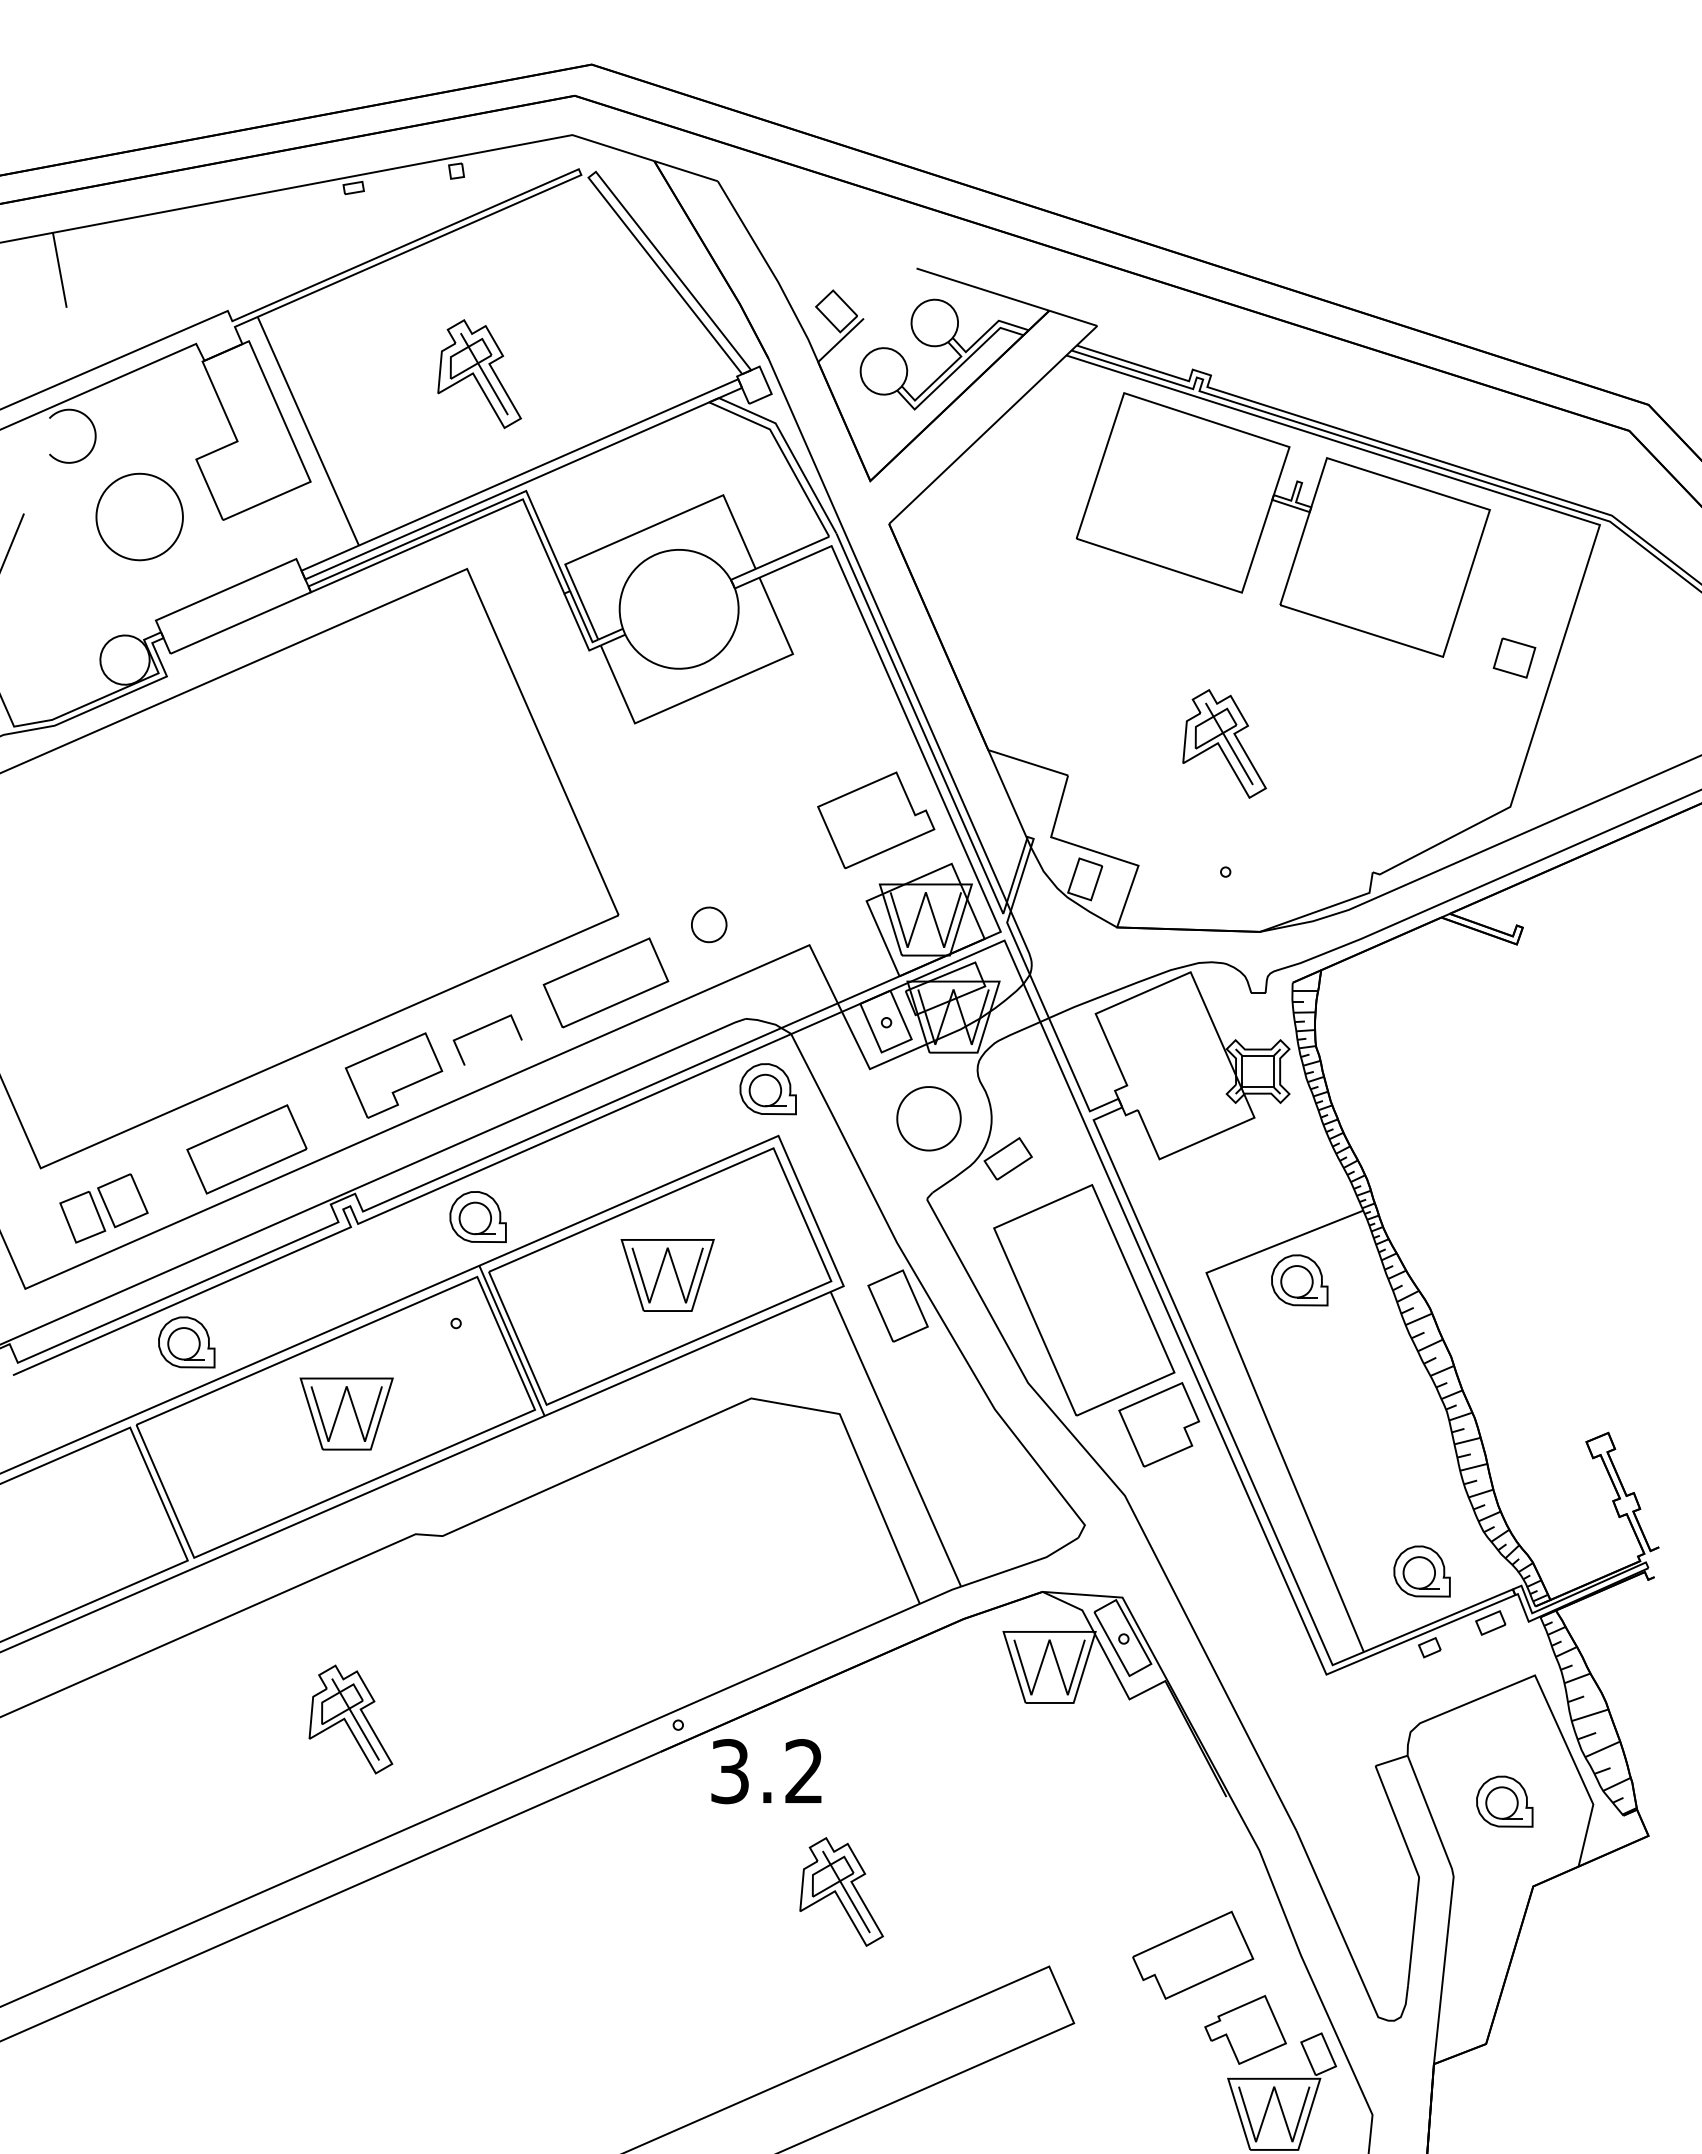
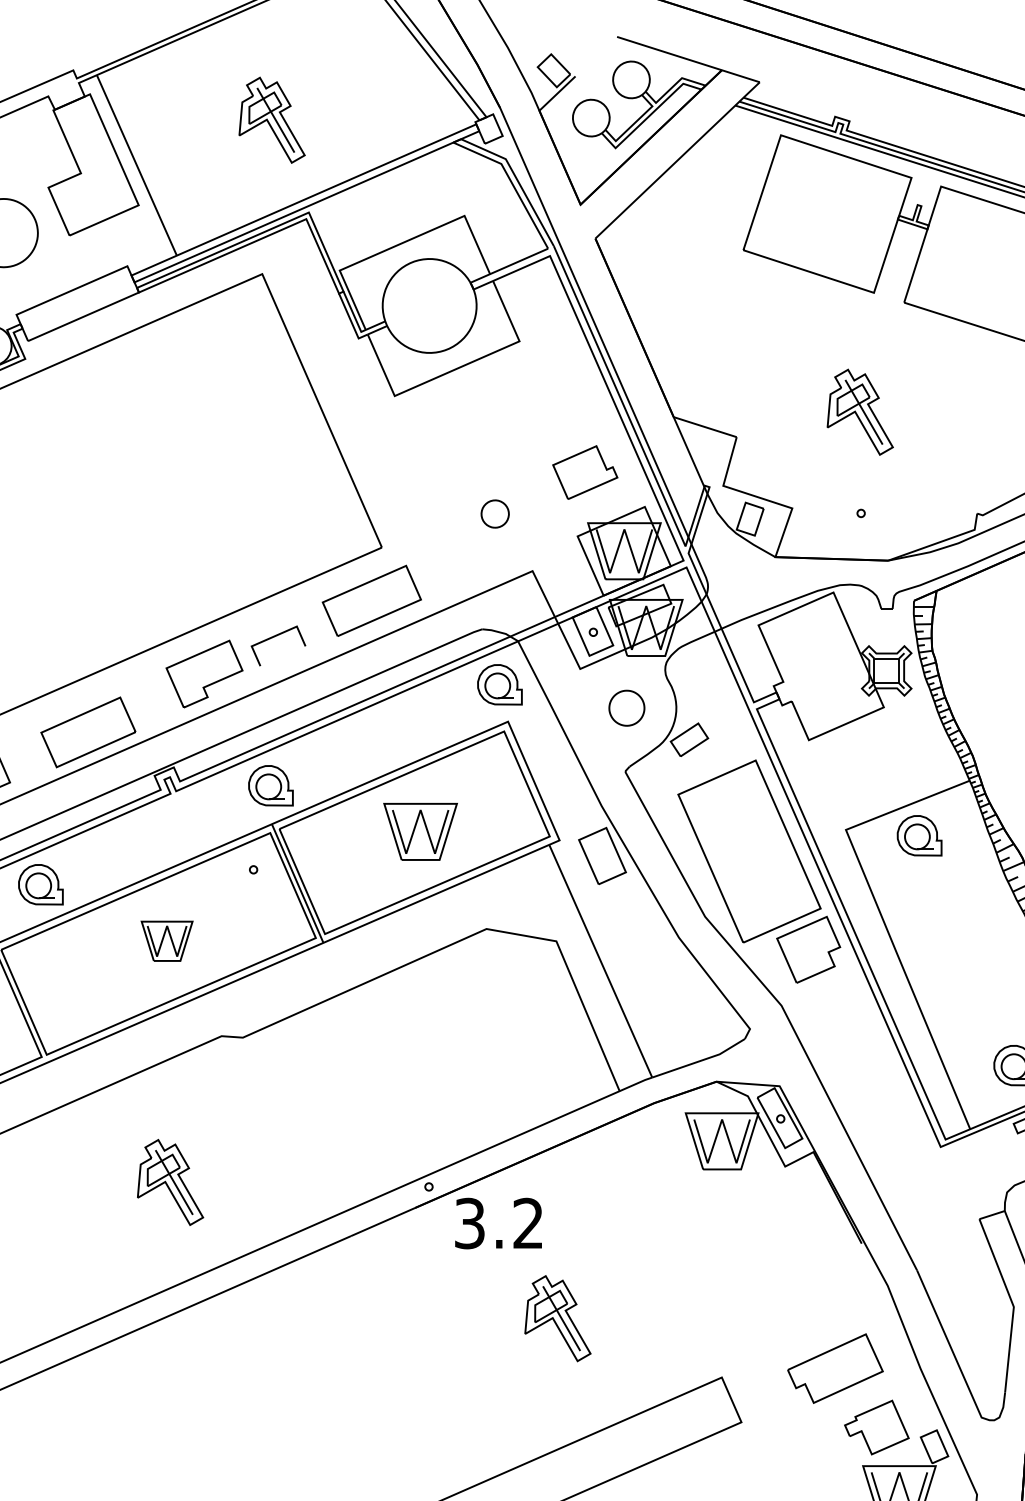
part: (876, 820) -> (585, 472), size x0.7
part: (709, 924) -> (495, 513), moved
part: (928, 1118) -> (626, 707), size x0.7
part: (346, 1413) -> (167, 940), size x0.7

